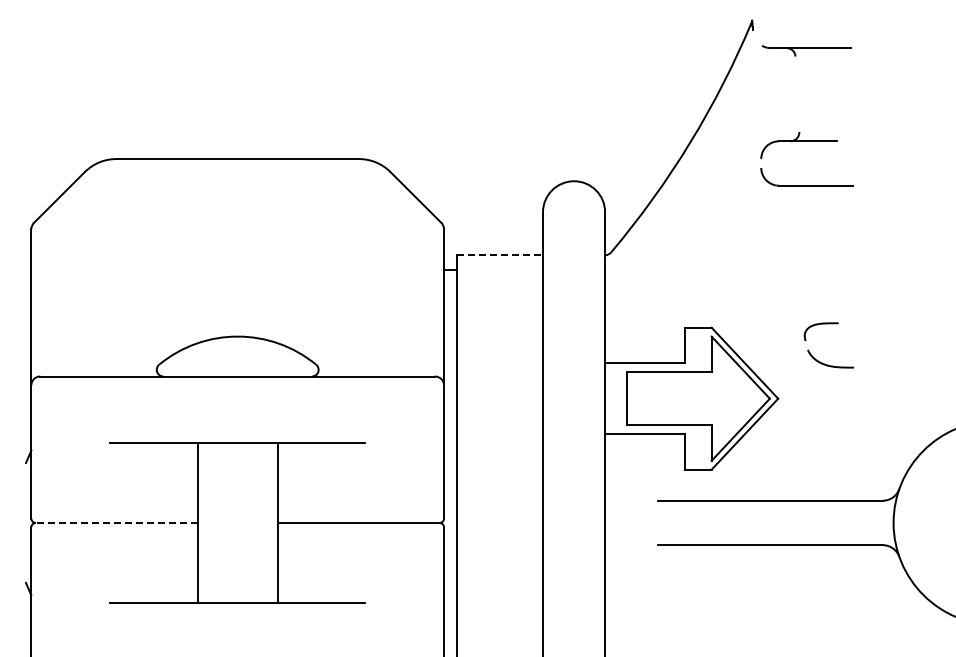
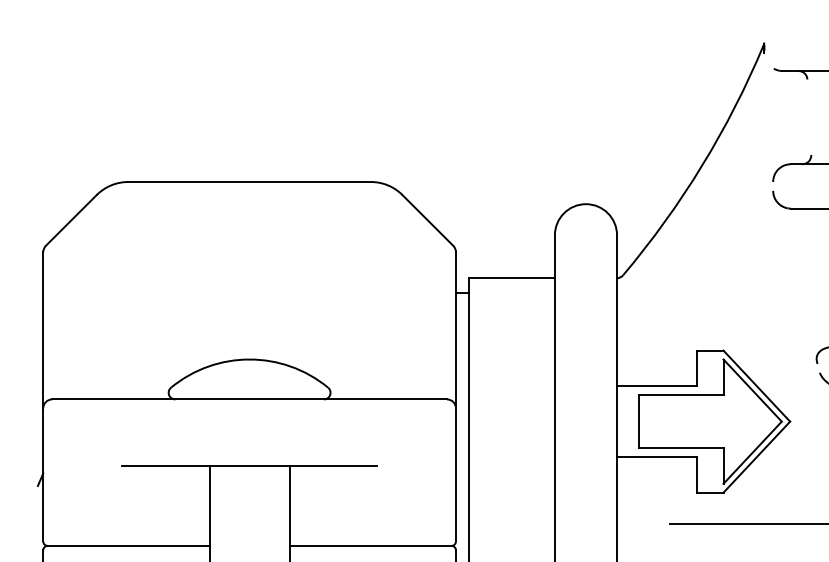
line: (500, 255) -> (512, 278), dashed -> solid
line: (116, 522) -> (128, 545), dashed -> solid

